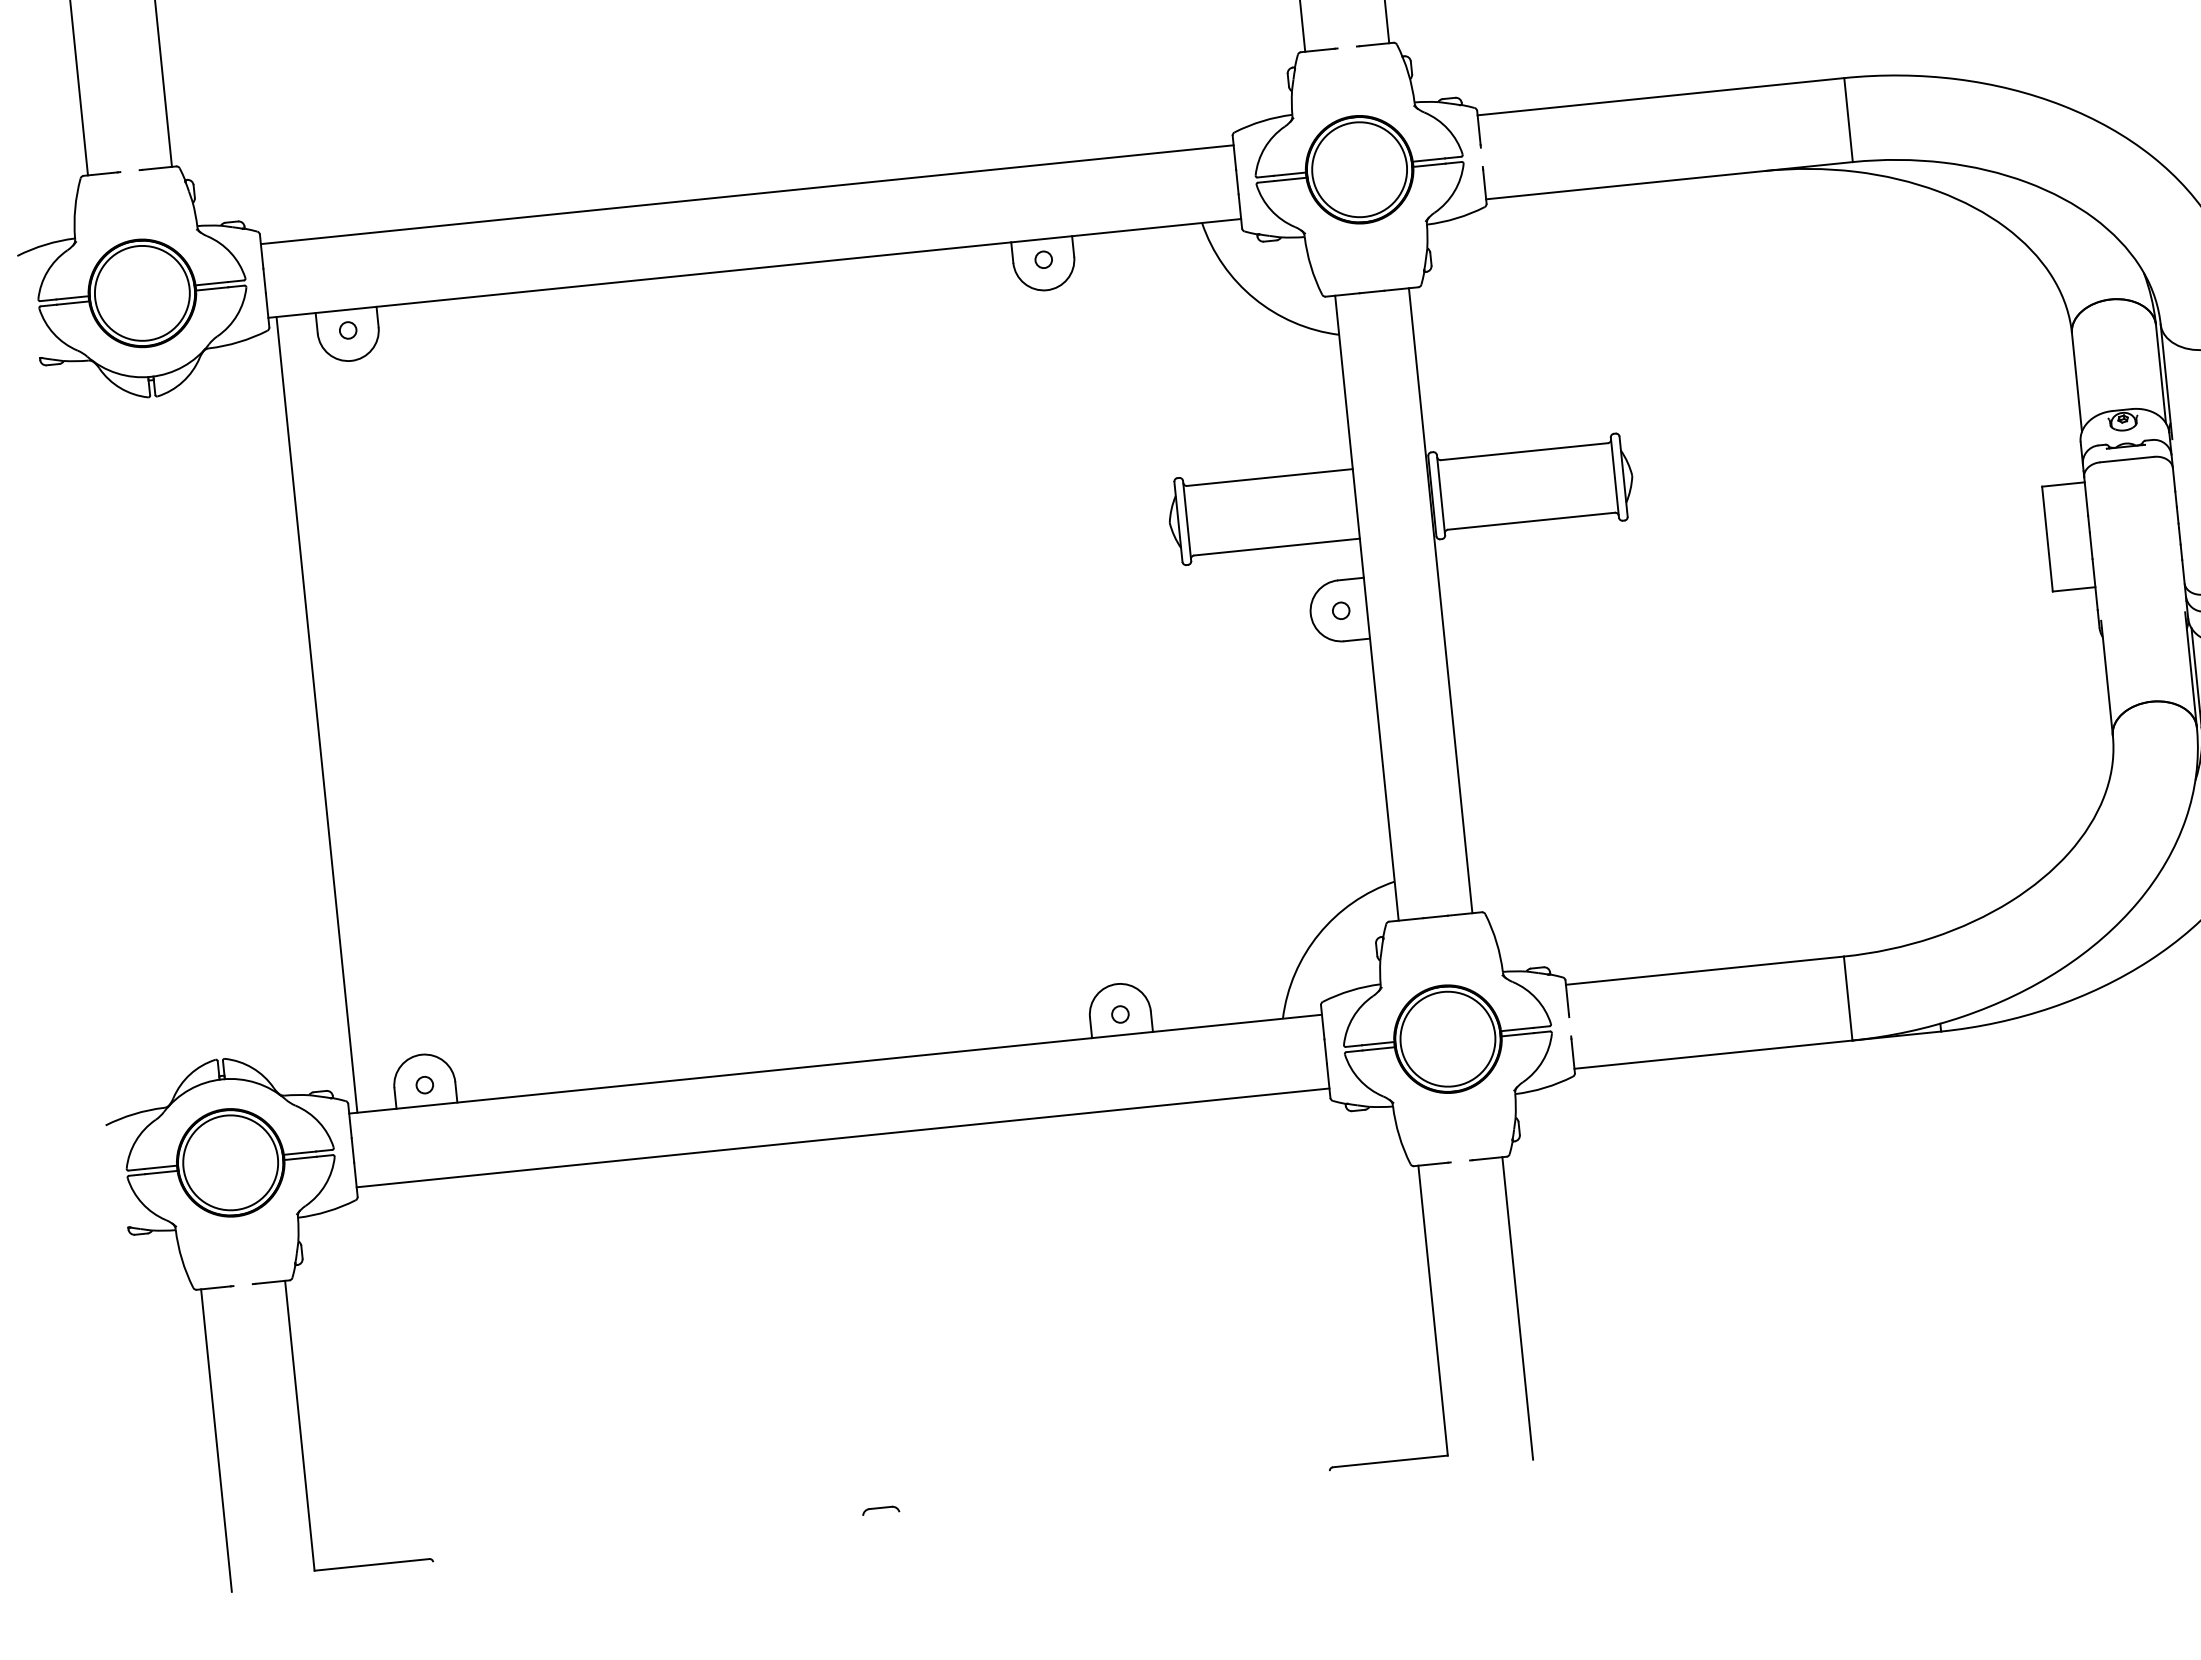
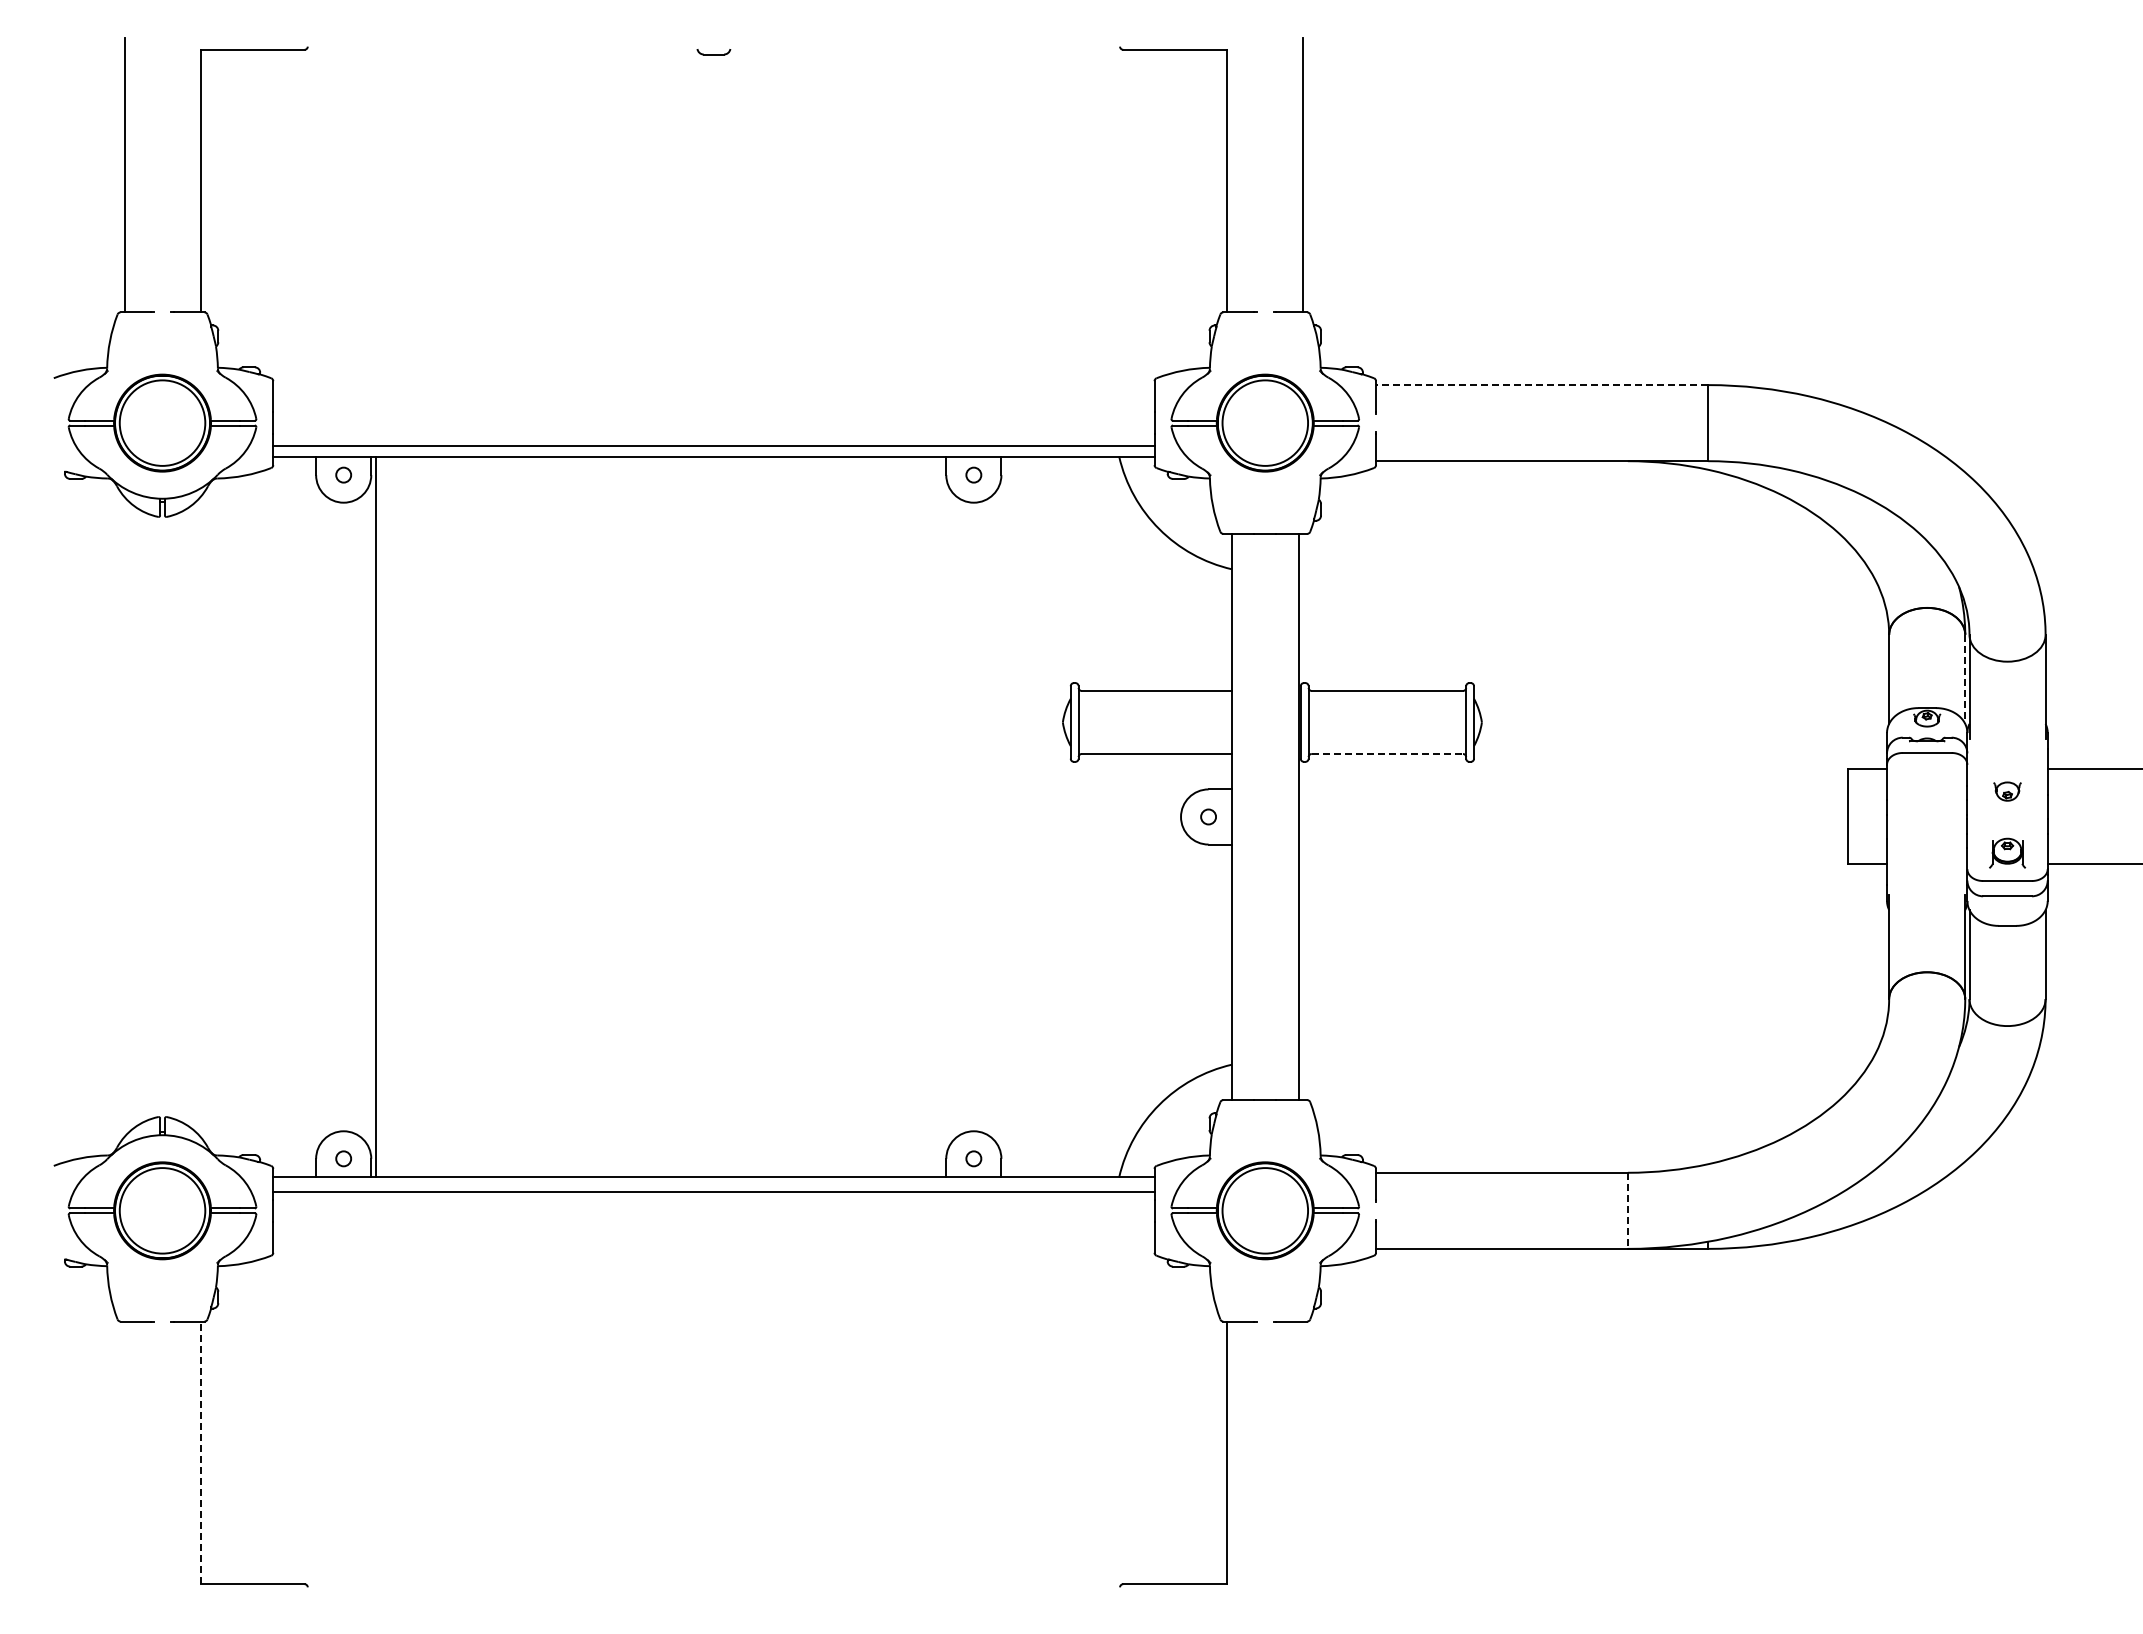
line: (1660, 97) -> (1541, 385), solid -> dashed
line: (746, 194) -> (713, 445), moved
line: (2161, 374) -> (1965, 679), solid -> dashed
line: (1531, 520) -> (1387, 753), solid -> dashed
line: (316, 714) -> (375, 816), moved
line: (1847, 999) -> (1627, 1211), solid -> dashed
line: (842, 1138) -> (713, 1192), moved
line: (1517, 1308) -> (1303, 1458), removed
line: (299, 1425) -> (200, 1452), solid -> dashed
line: (216, 1440) -> (124, 1458), removed
part: (880, 1510) -> (713, 1581), removed

